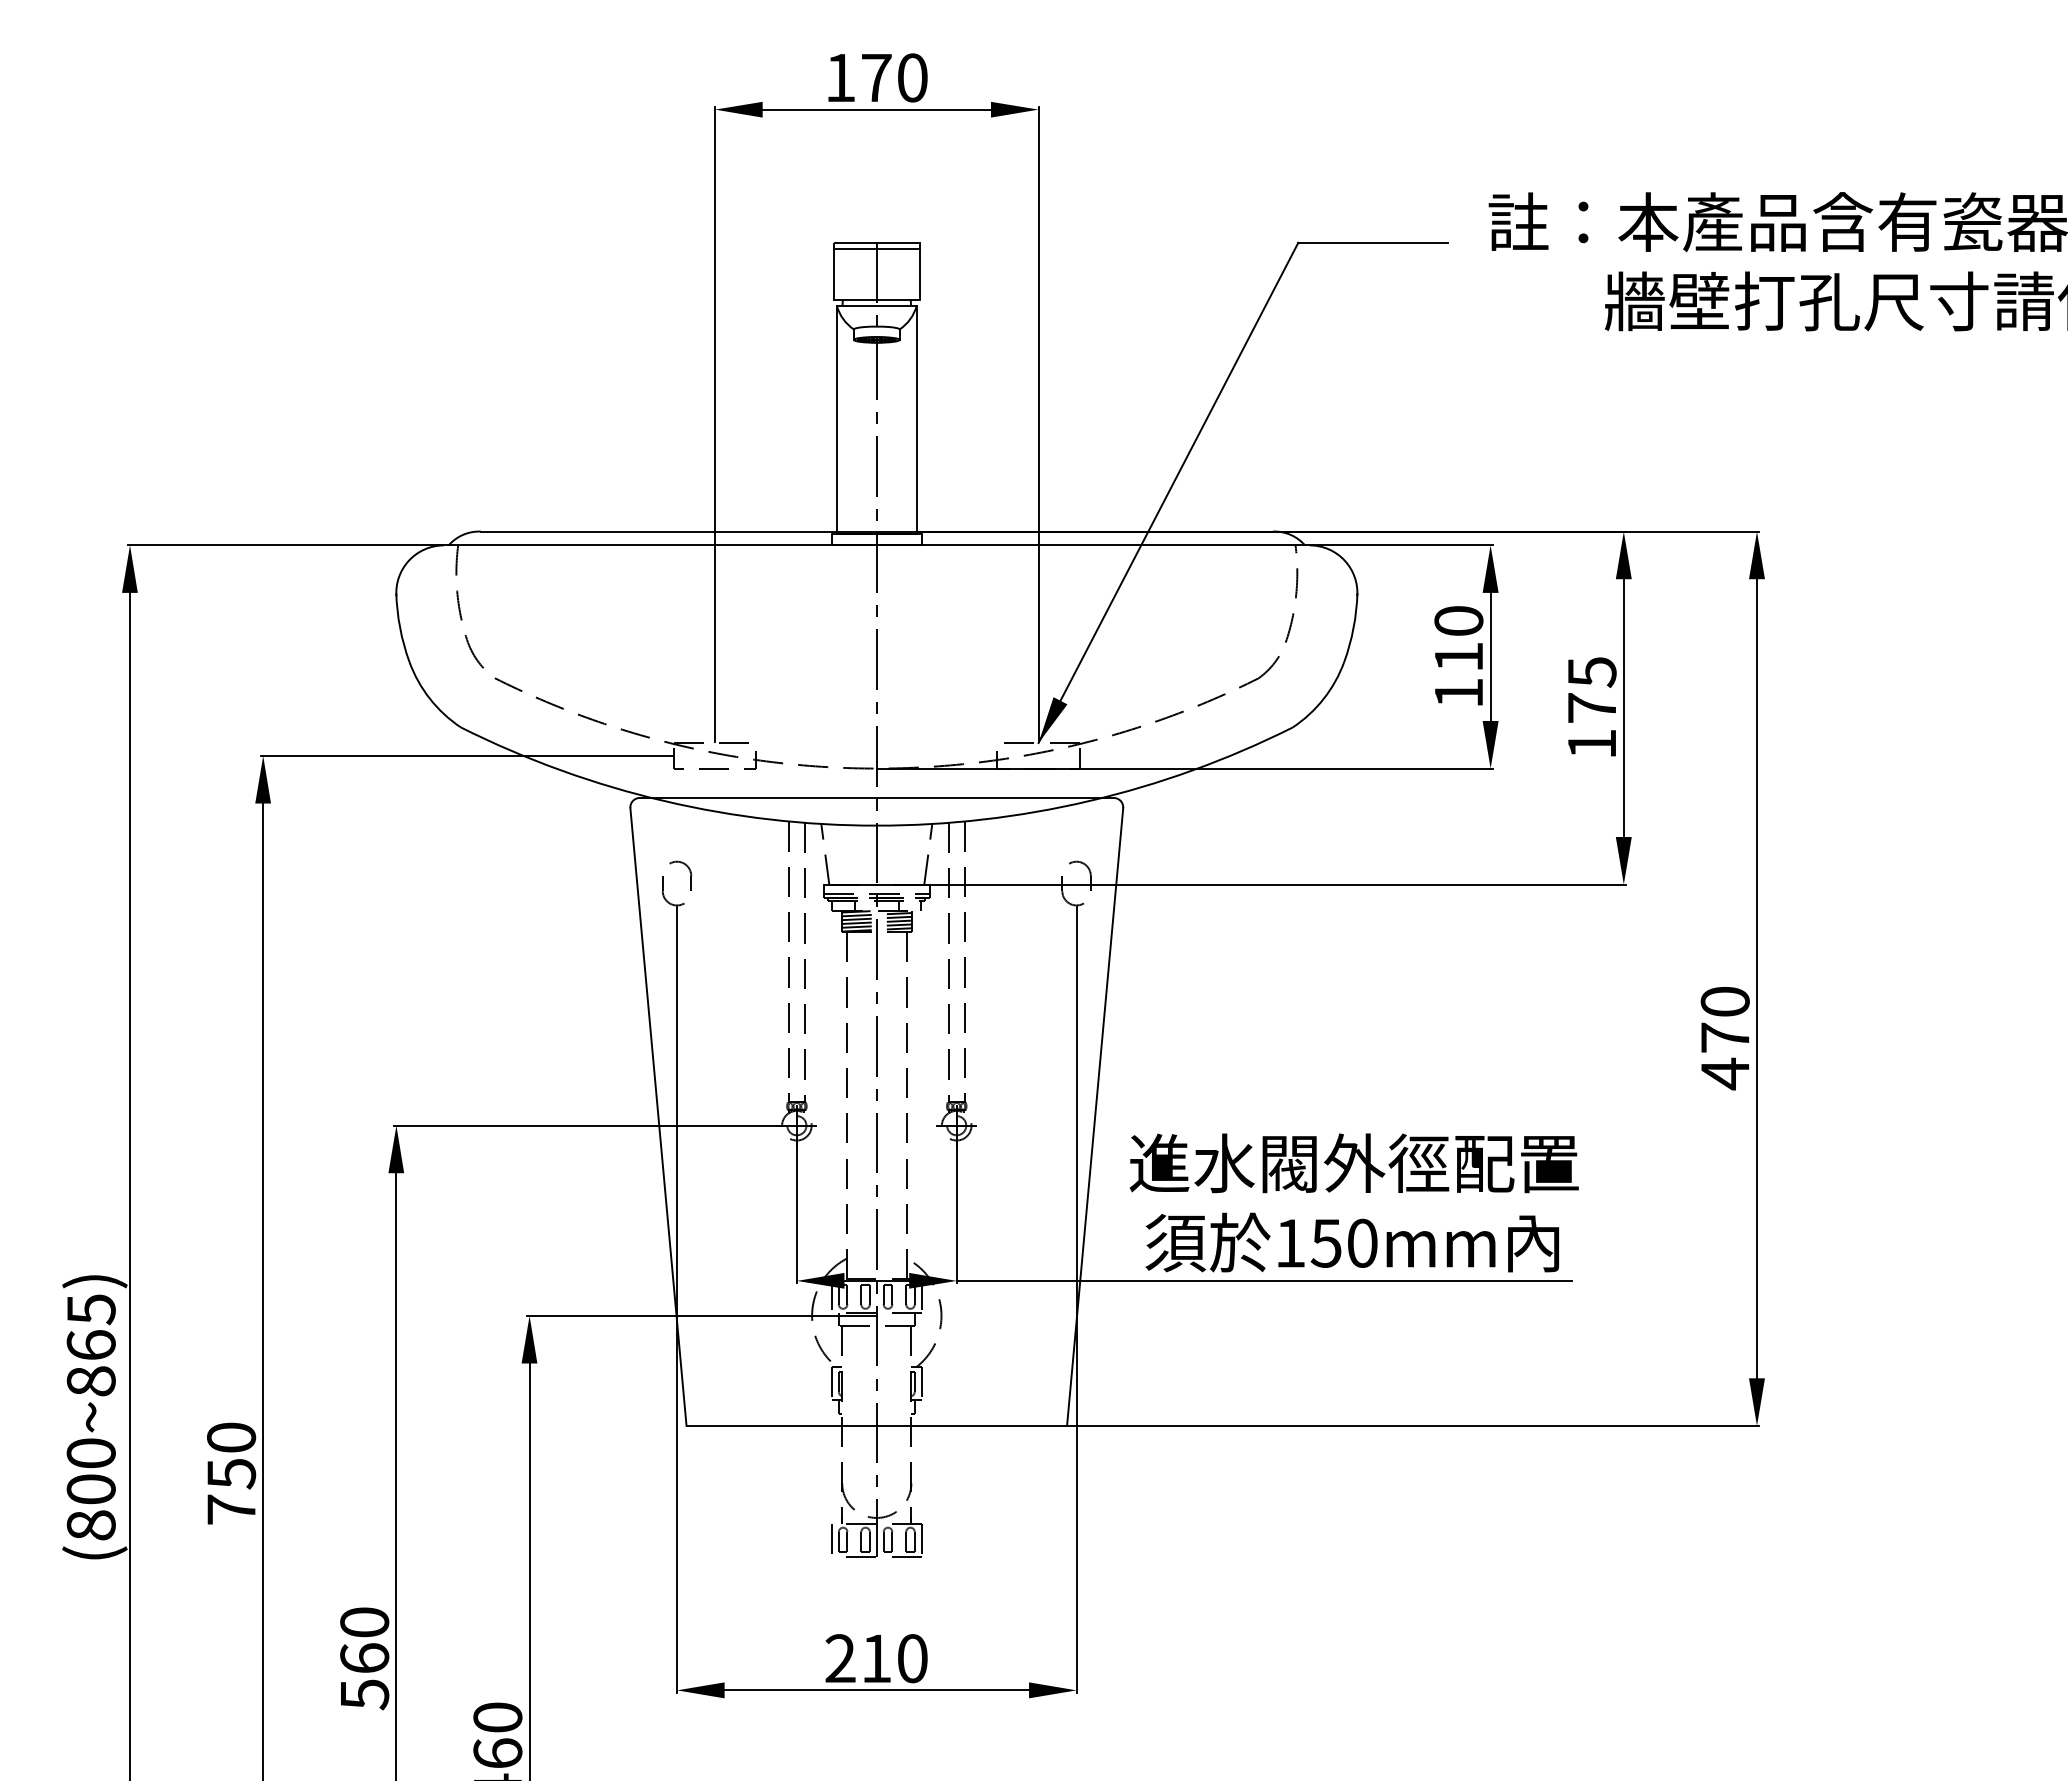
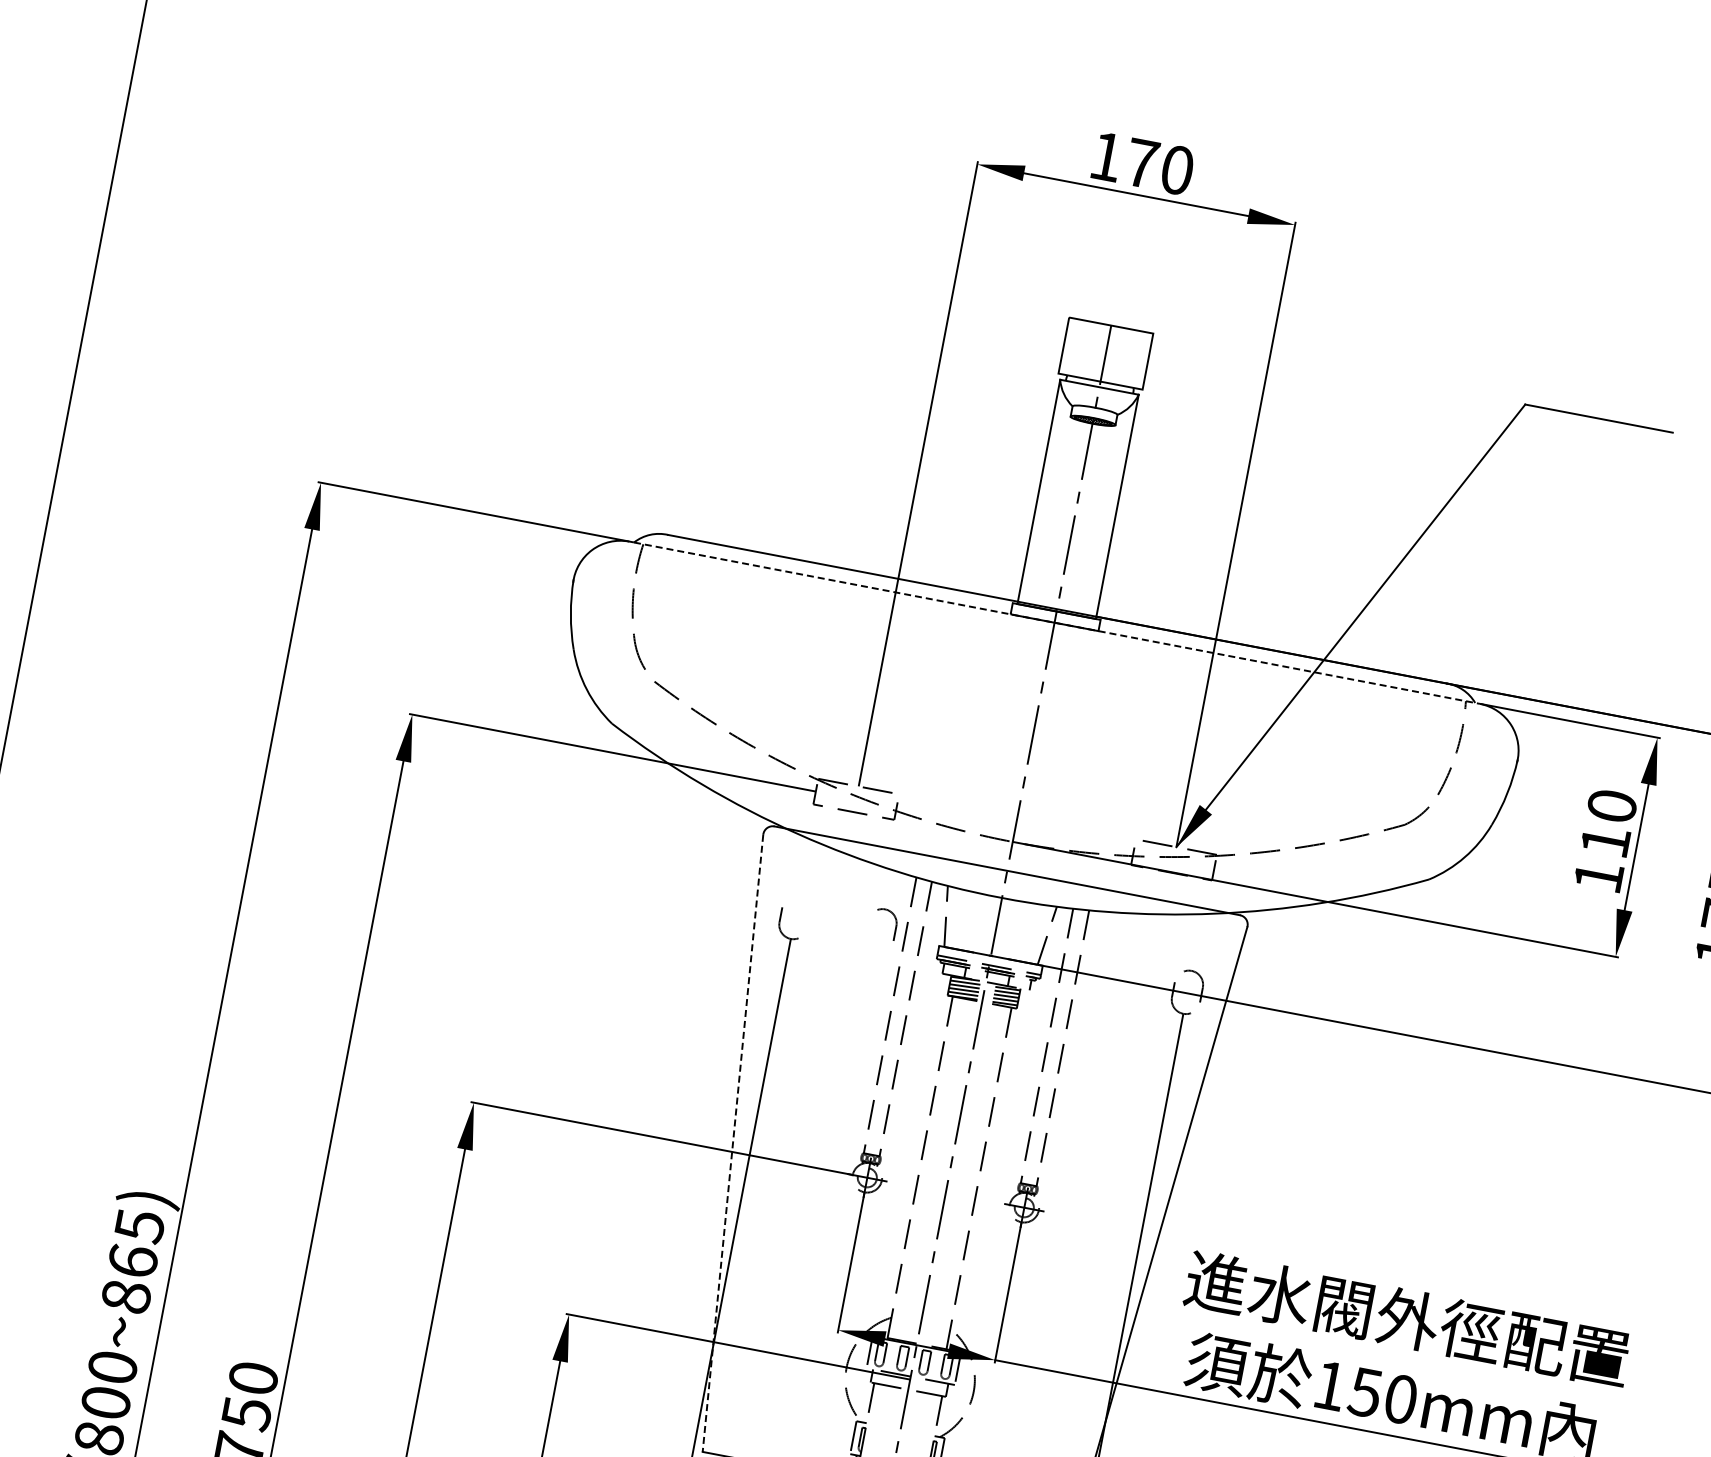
line: (876, 248) -> (1109, 331), removed
line: (879, 545) -> (1057, 623), solid -> dashed
part: (689, 872) -> (895, 922), moved
line: (658, 1117) -> (732, 1143), solid -> dashed

